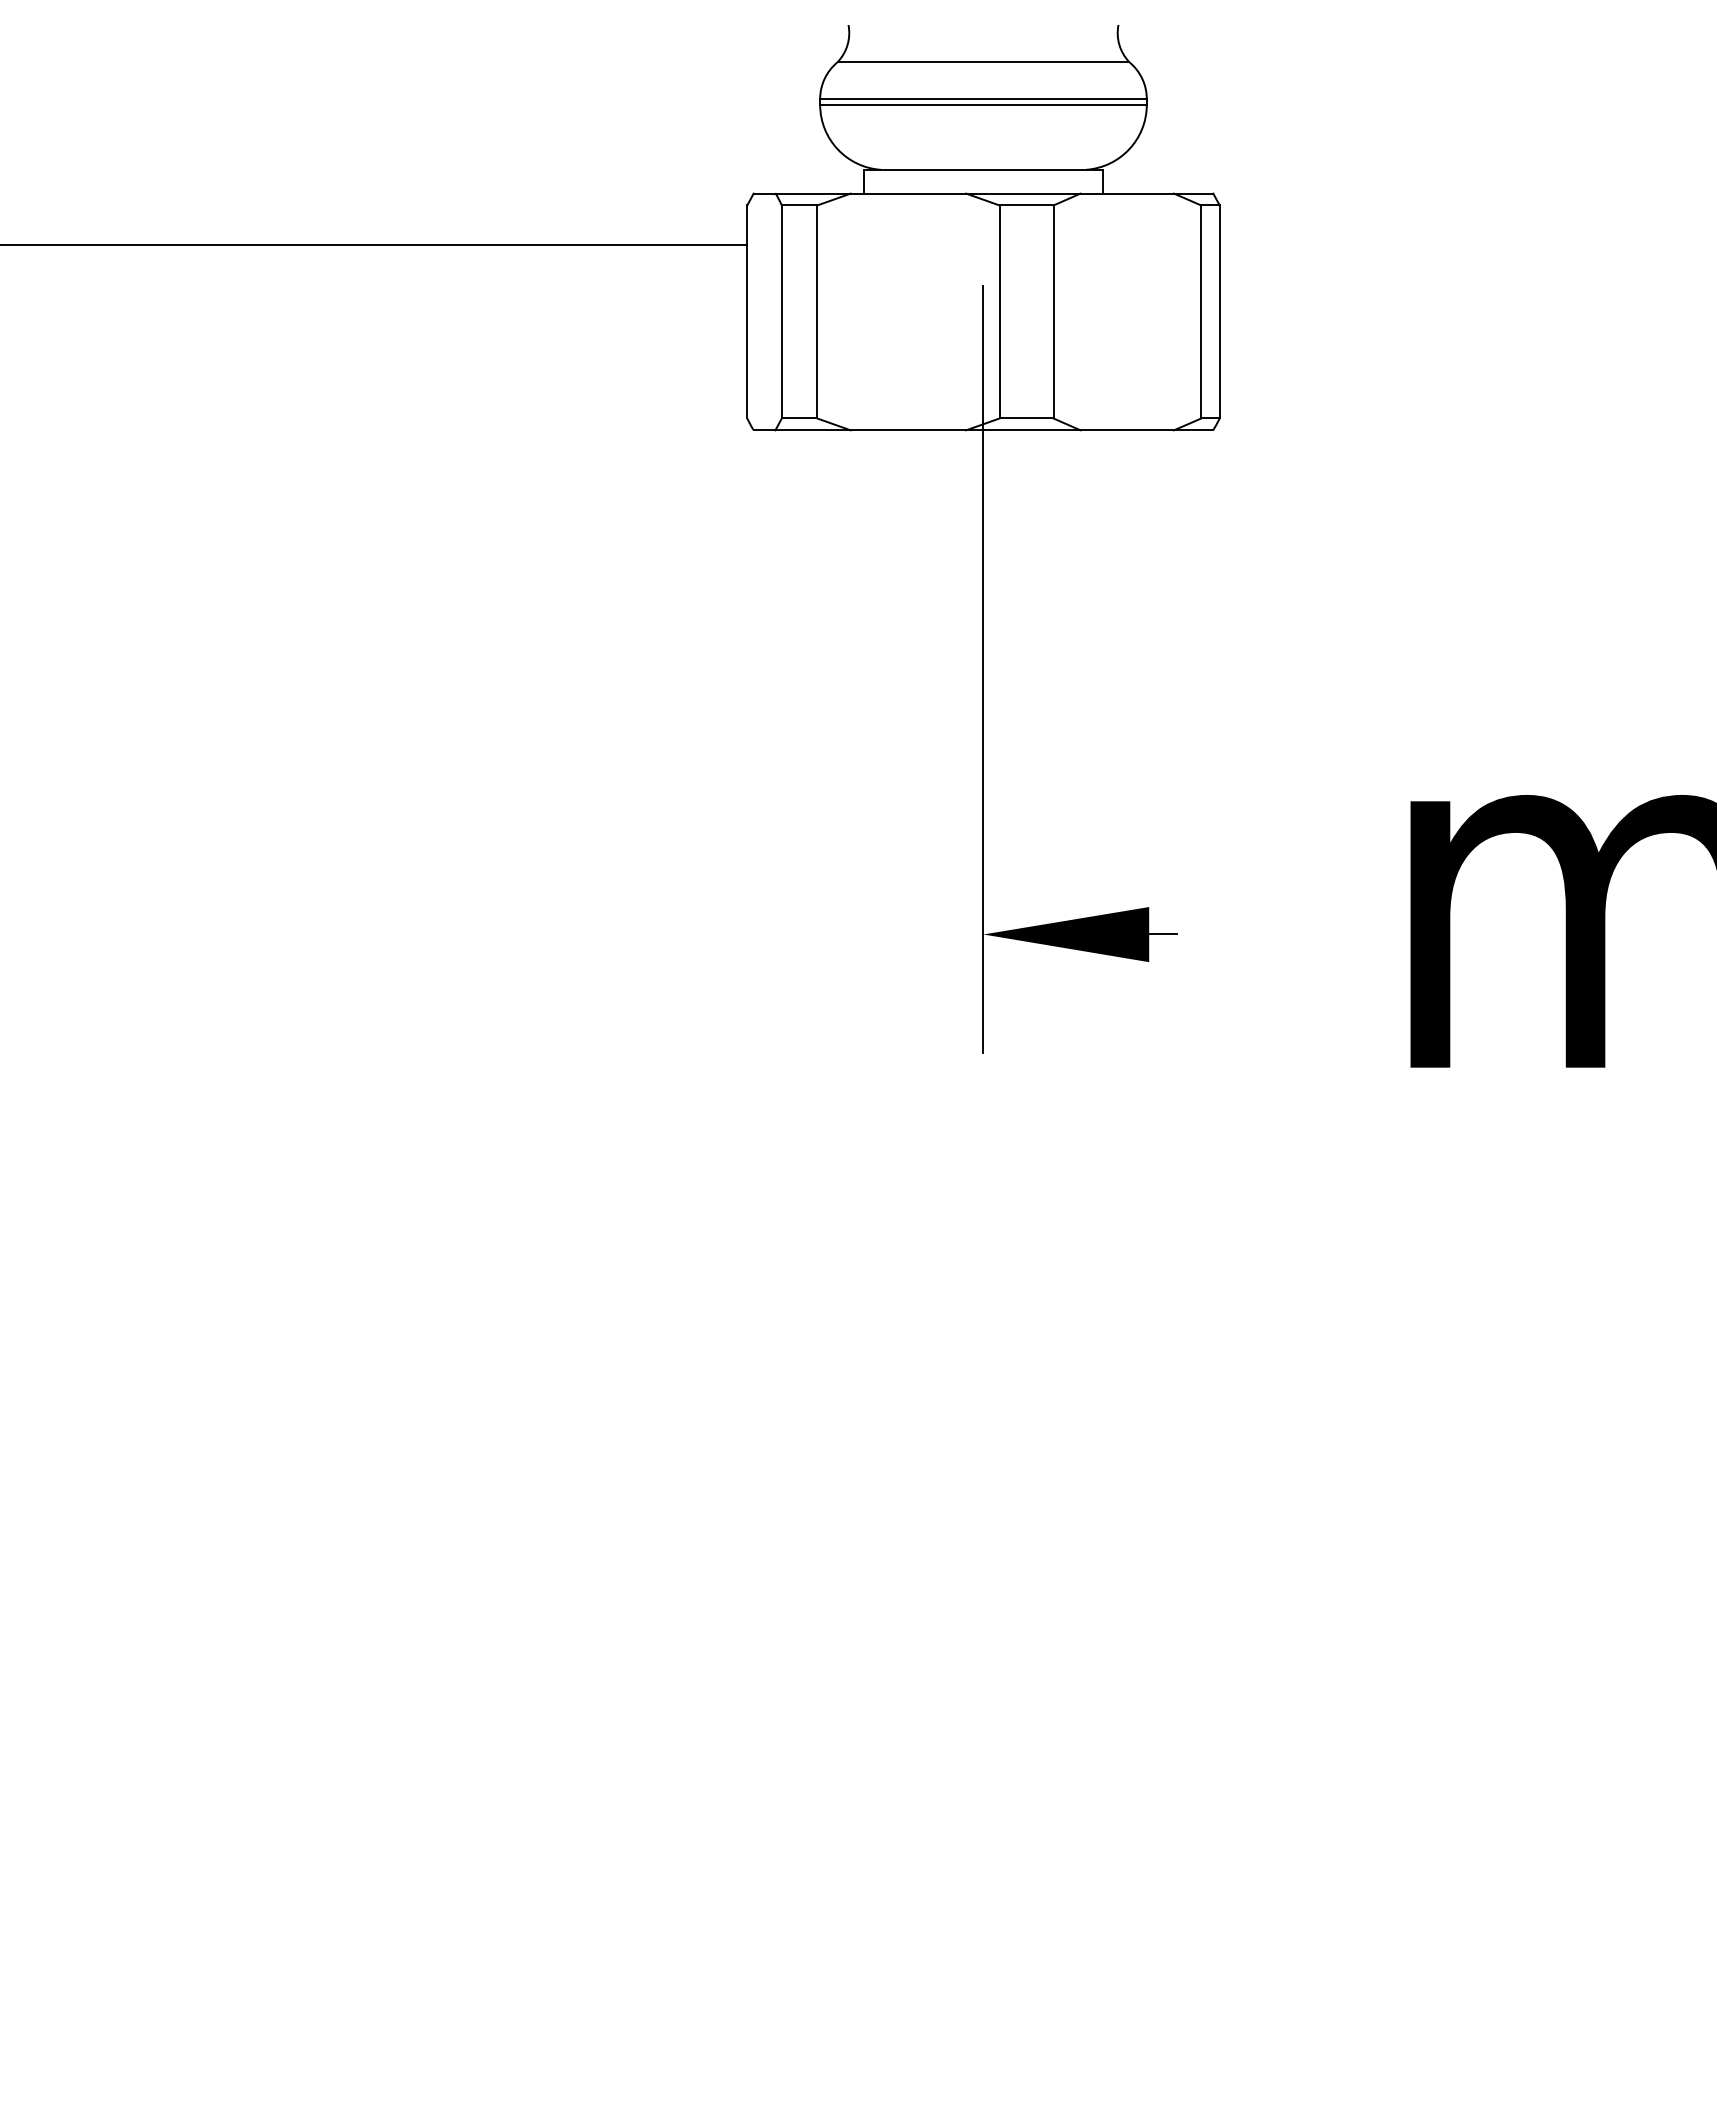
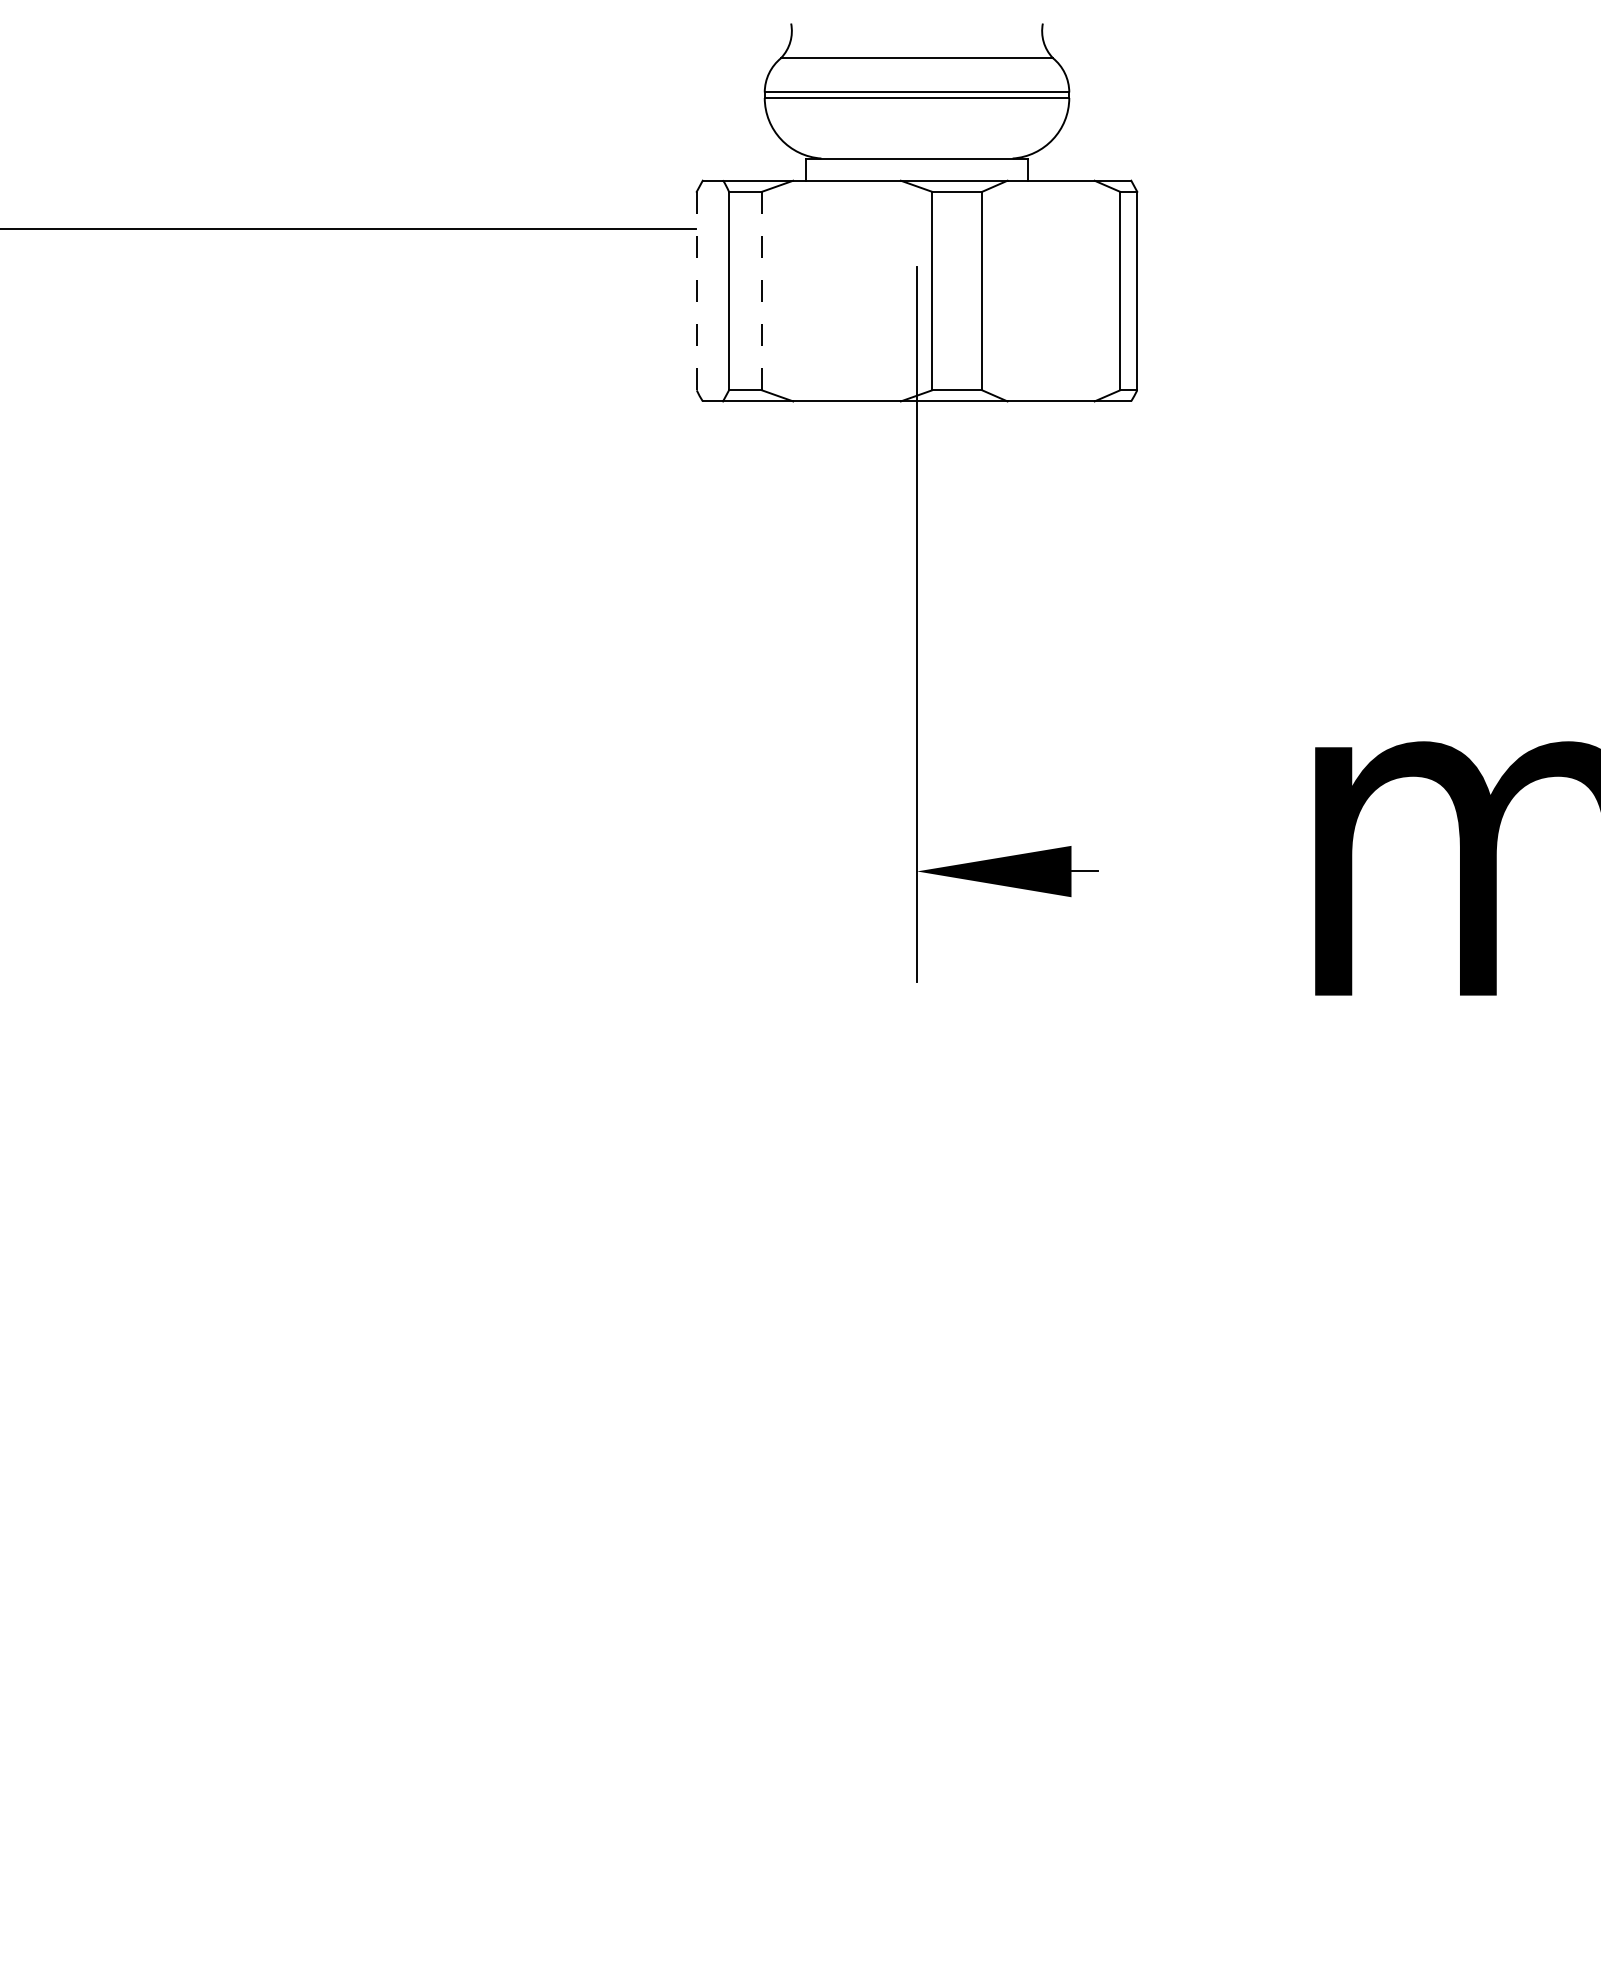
line: (747, 311) -> (697, 290), solid -> dashed
line: (817, 311) -> (762, 290), solid -> dashed

